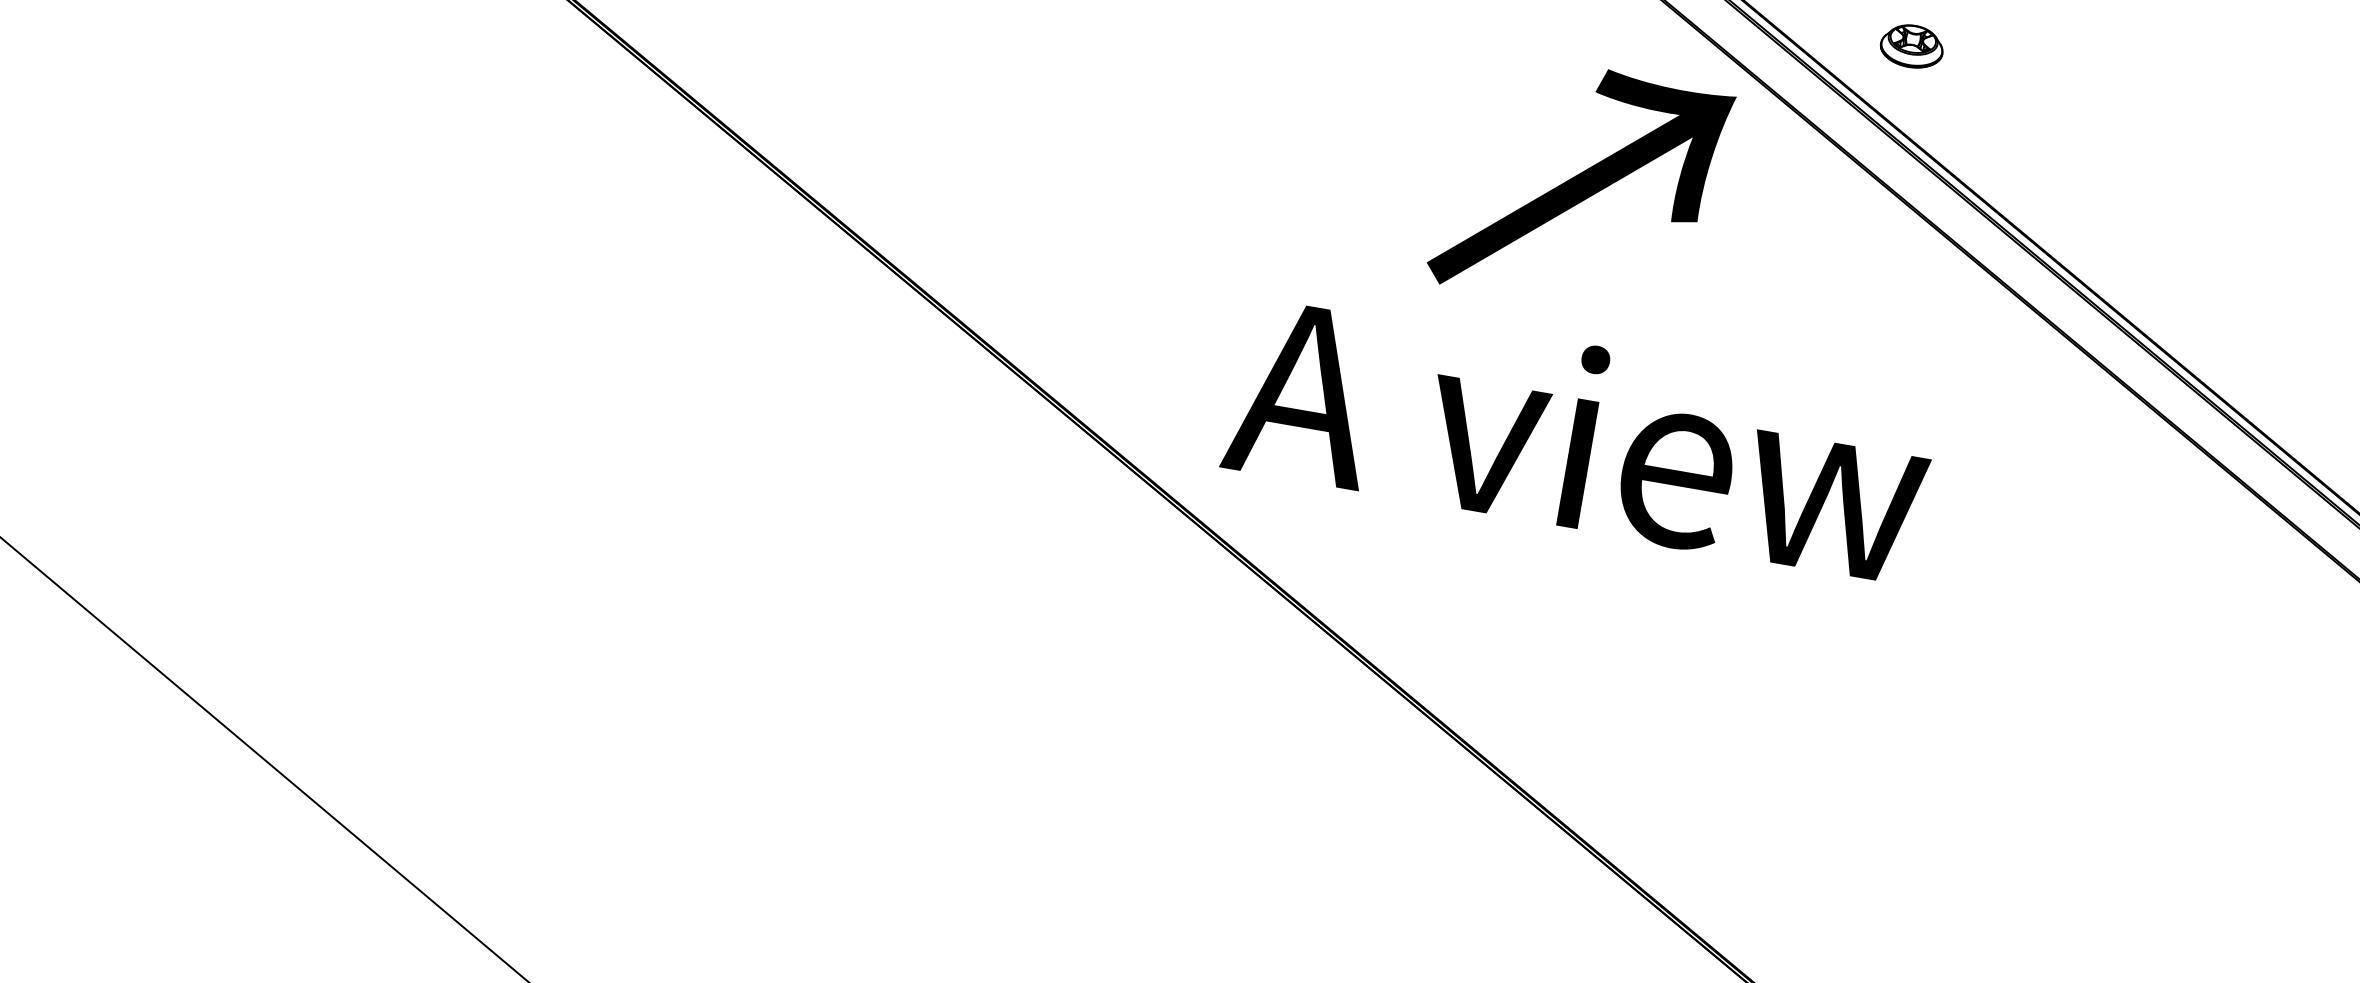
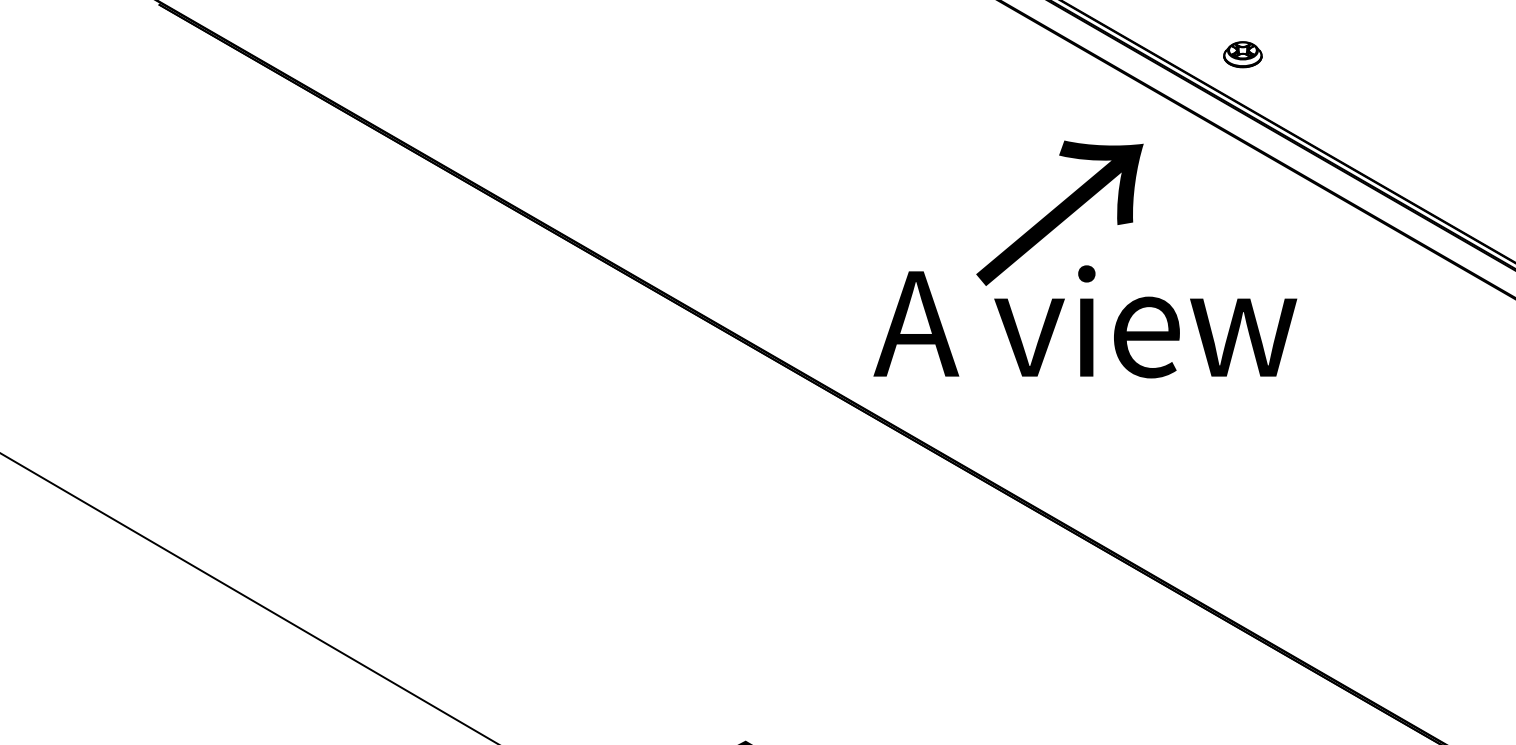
text: (1580, 185) -> (1059, 212), moved

